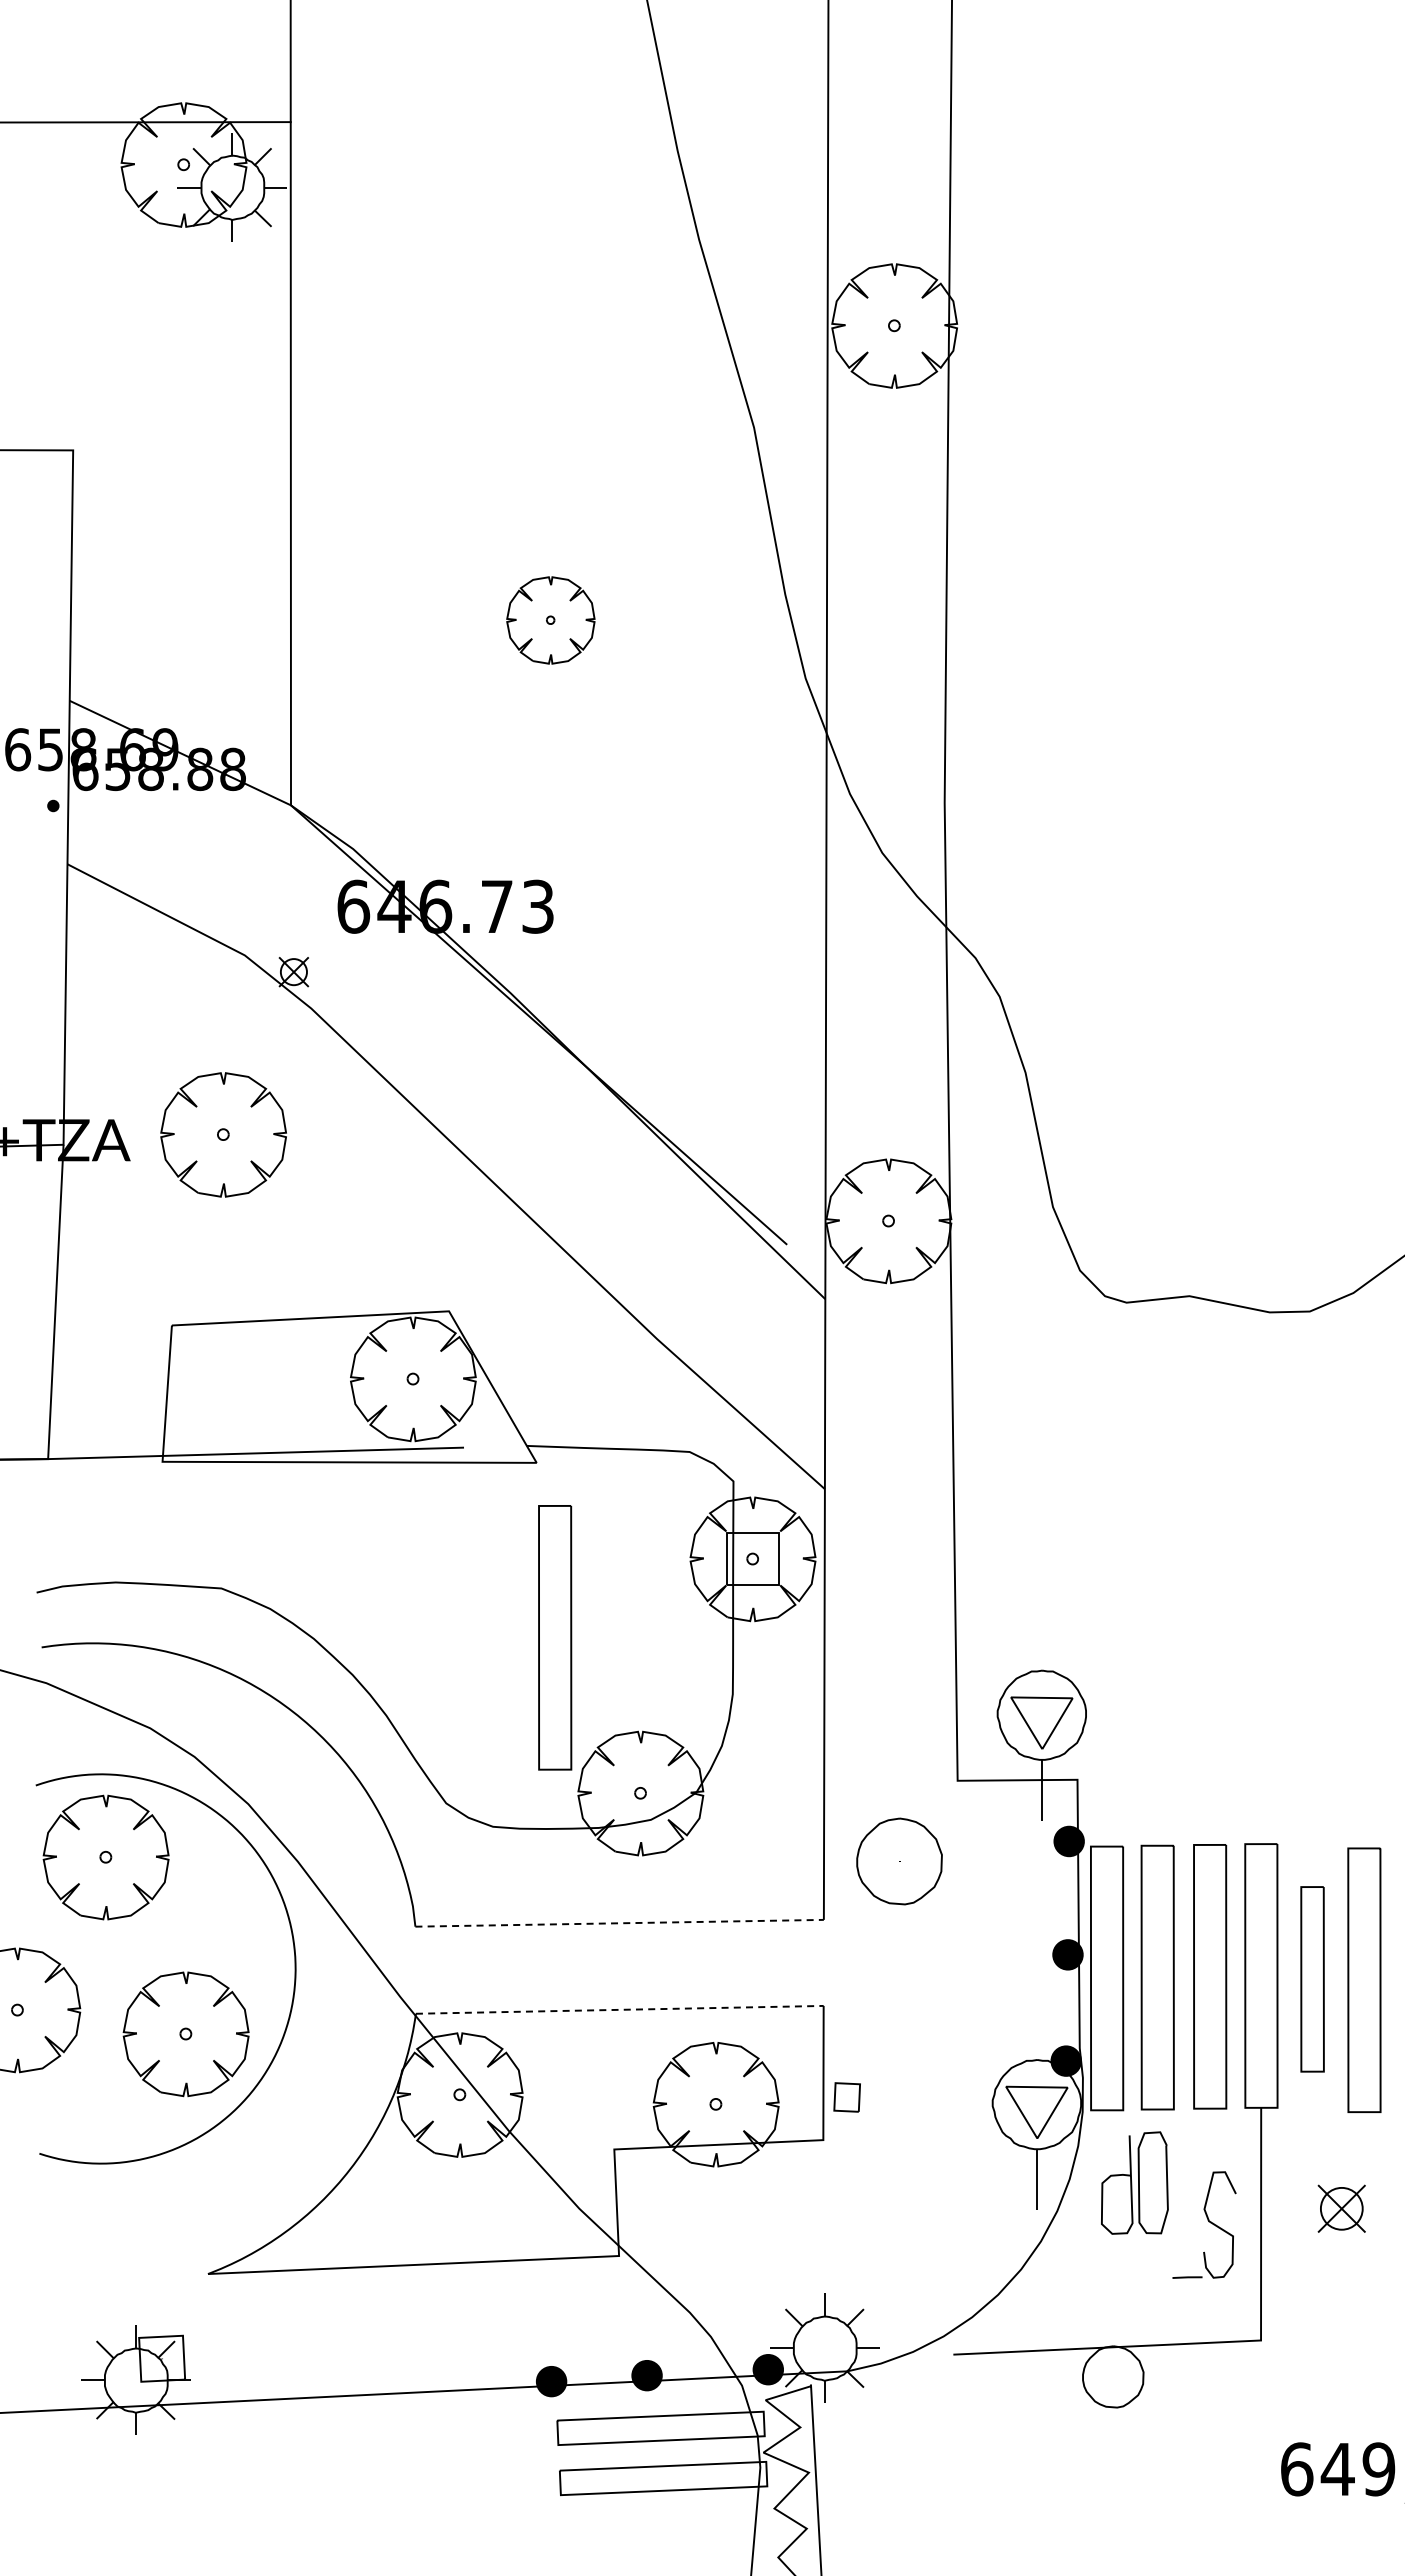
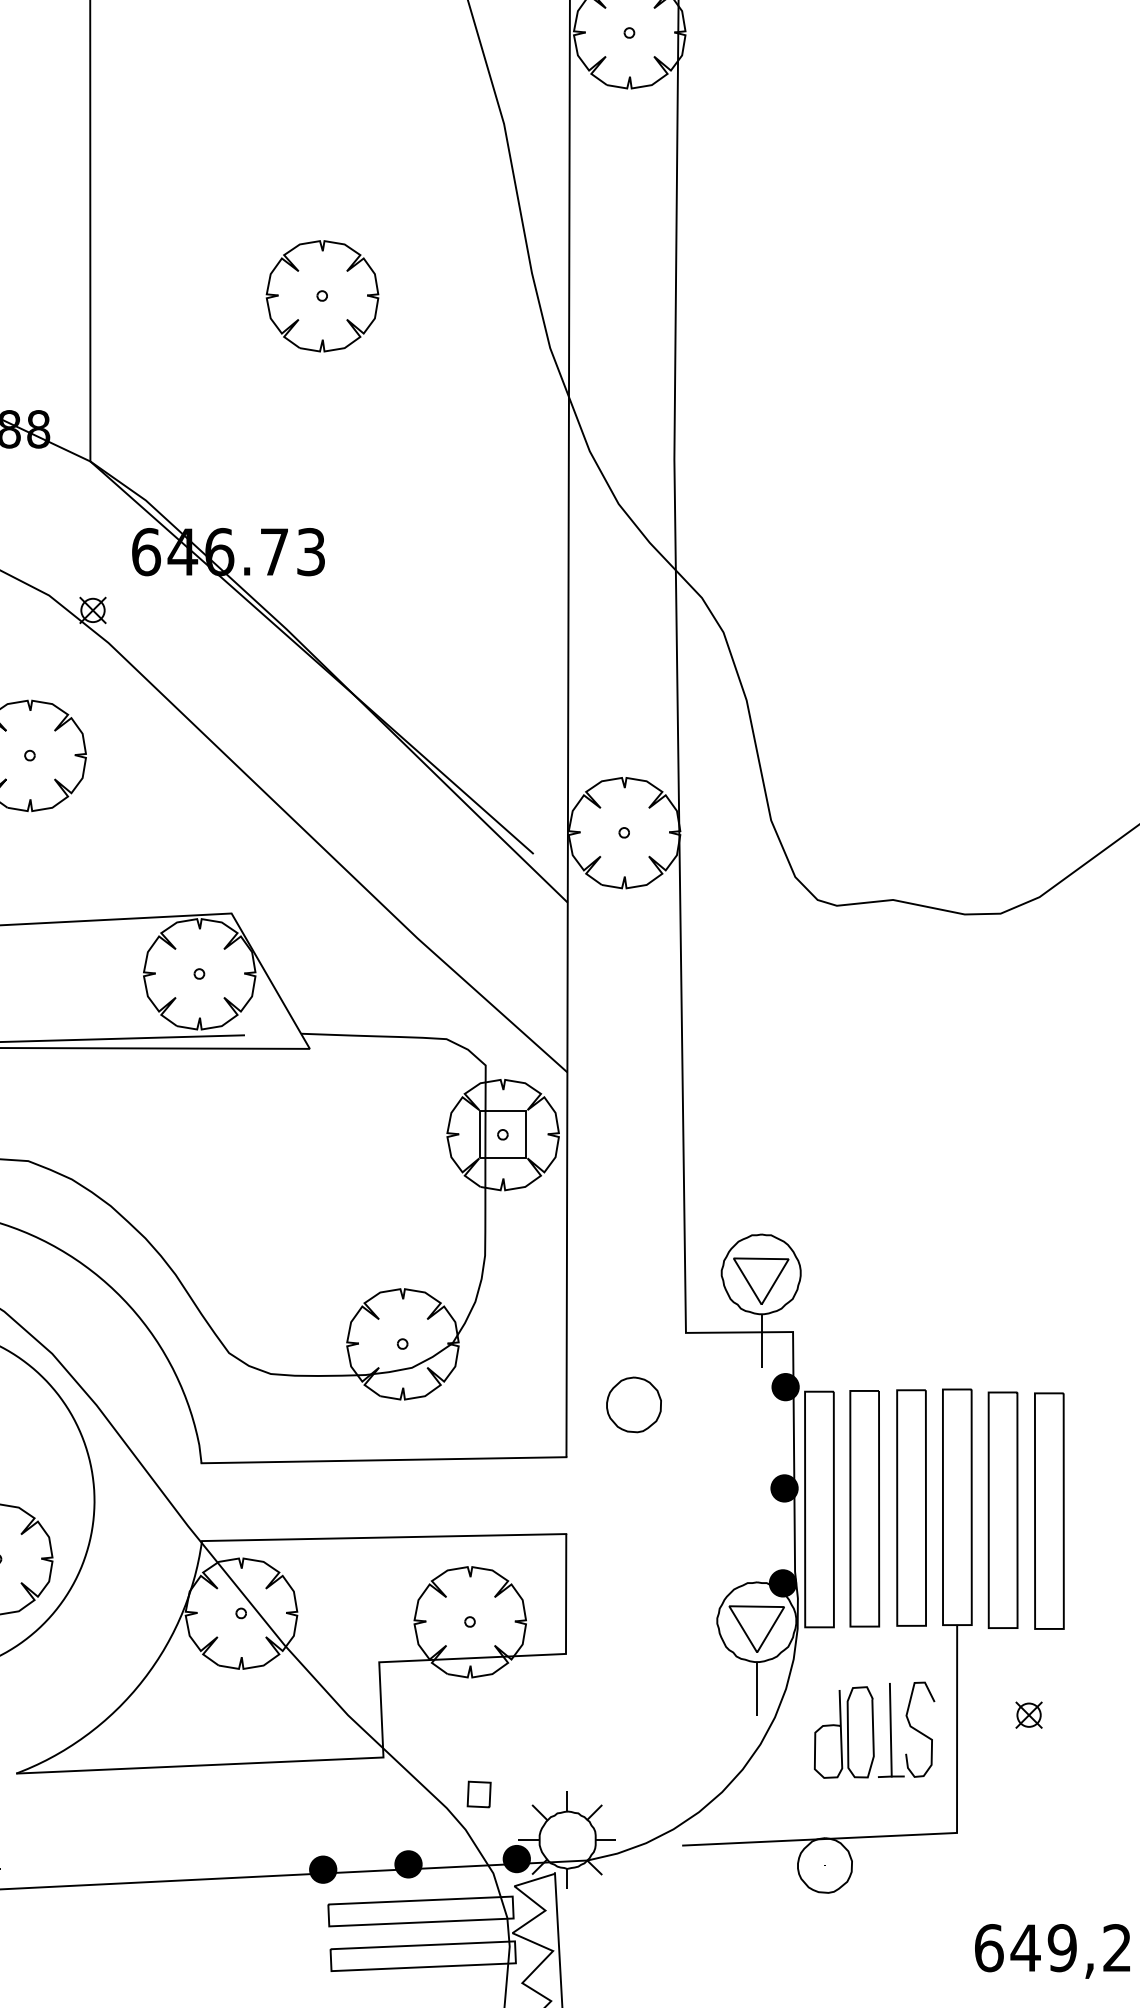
part: (550, 620) -> (322, 296), size x1.43
part: (555, 1637) -> (326, 1204), removed
part: (899, 1860) -> (634, 1404), size x0.71
line: (620, 1923) -> (384, 1460), dashed -> solid
part: (1312, 1979) -> (1003, 1510), size x1.43
line: (619, 2009) -> (383, 1537), dashed -> solid
part: (846, 2097) -> (478, 1794), moved
part: (1134, 2182) -> (843, 1732), moved
part: (1341, 2208) -> (1028, 1715), size x0.62
line: (1186, 2225) -> (890, 1730), added

